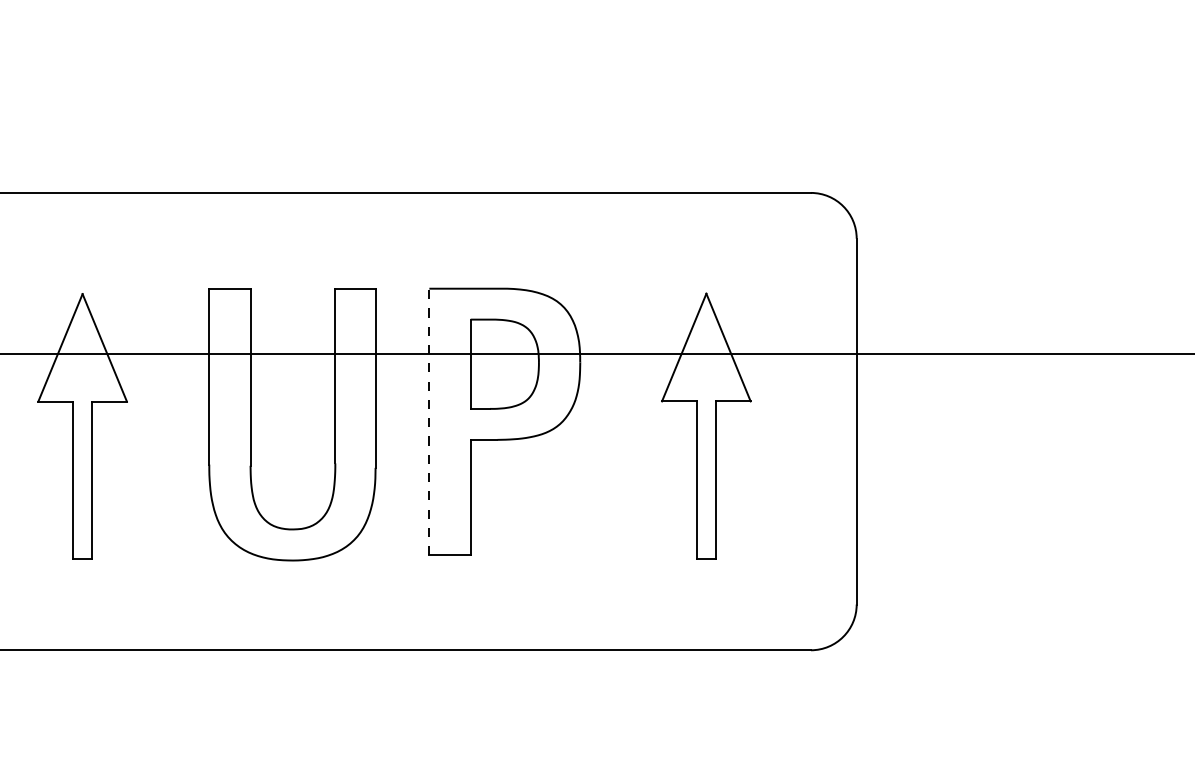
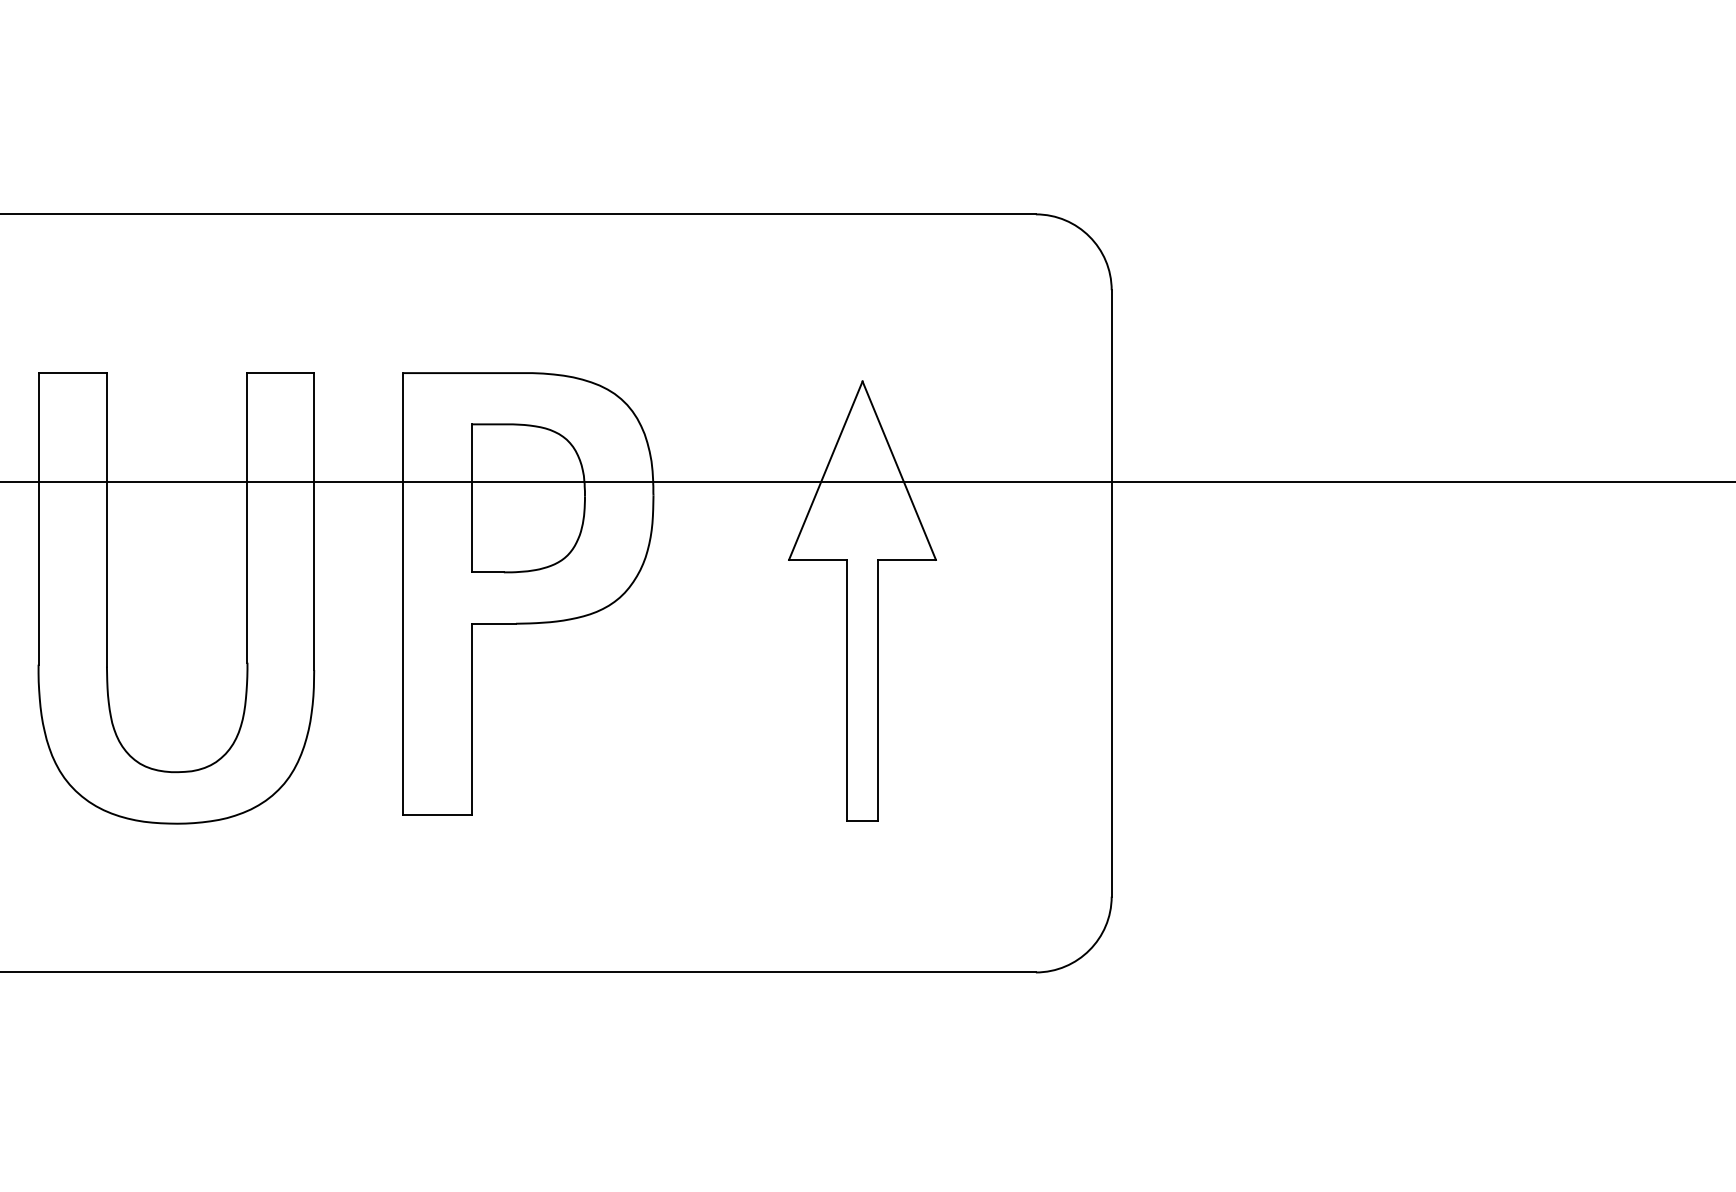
line: (429, 421) -> (403, 593), dashed -> solid

